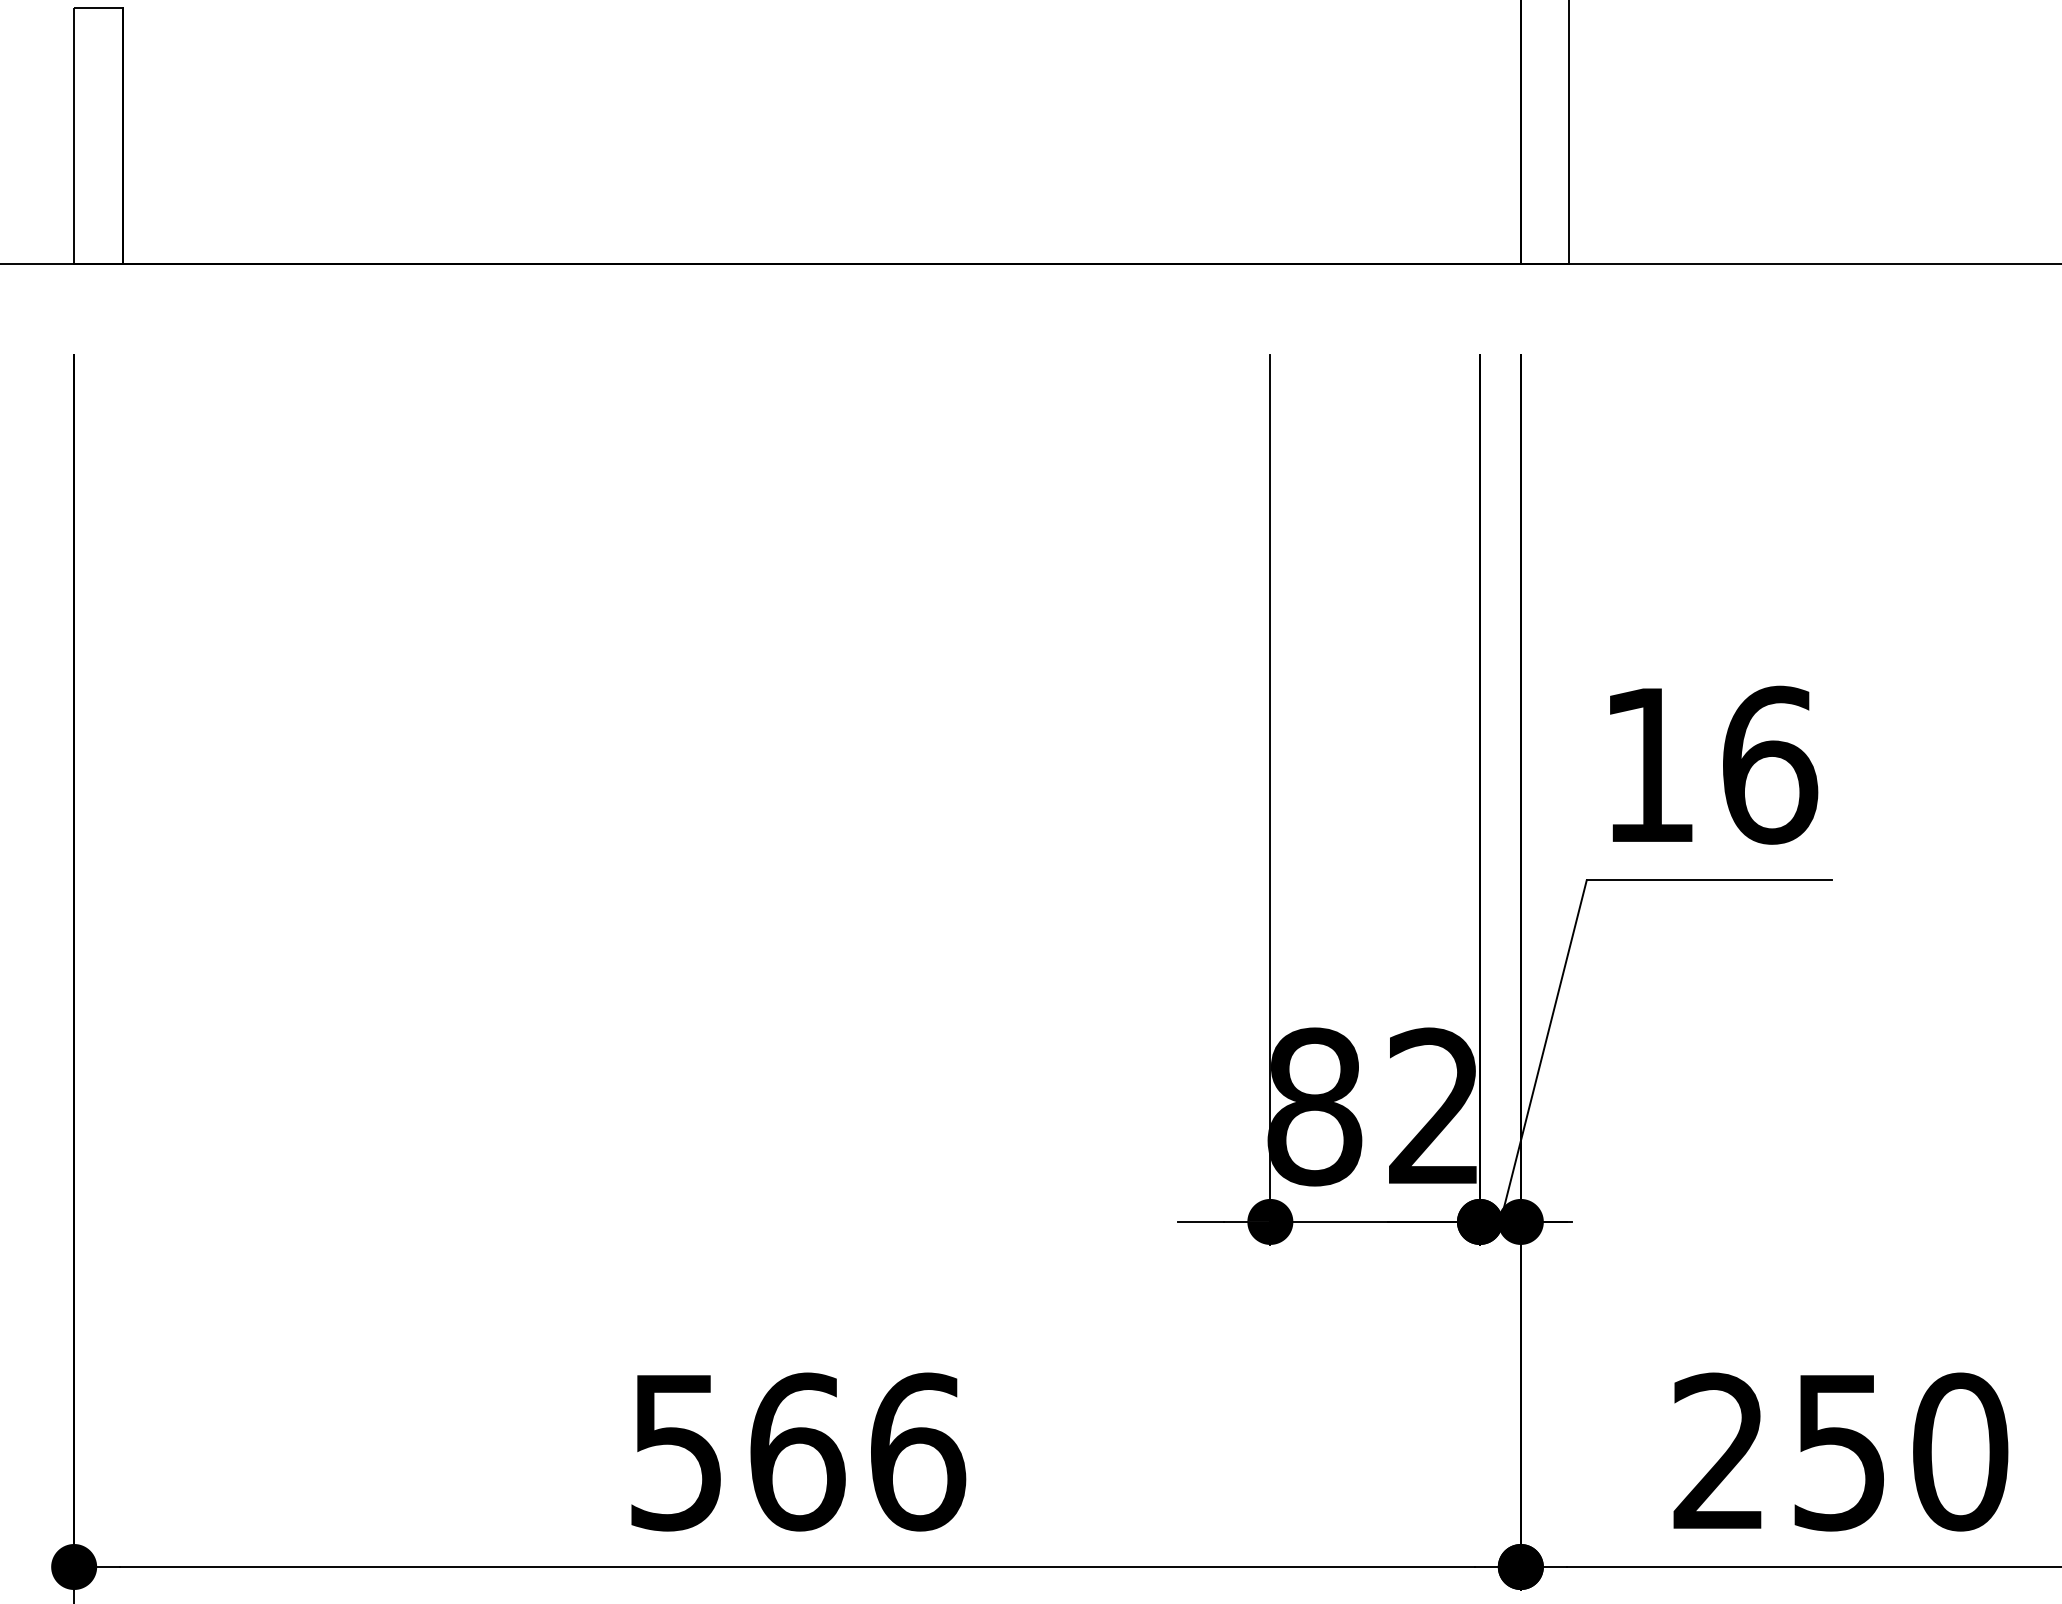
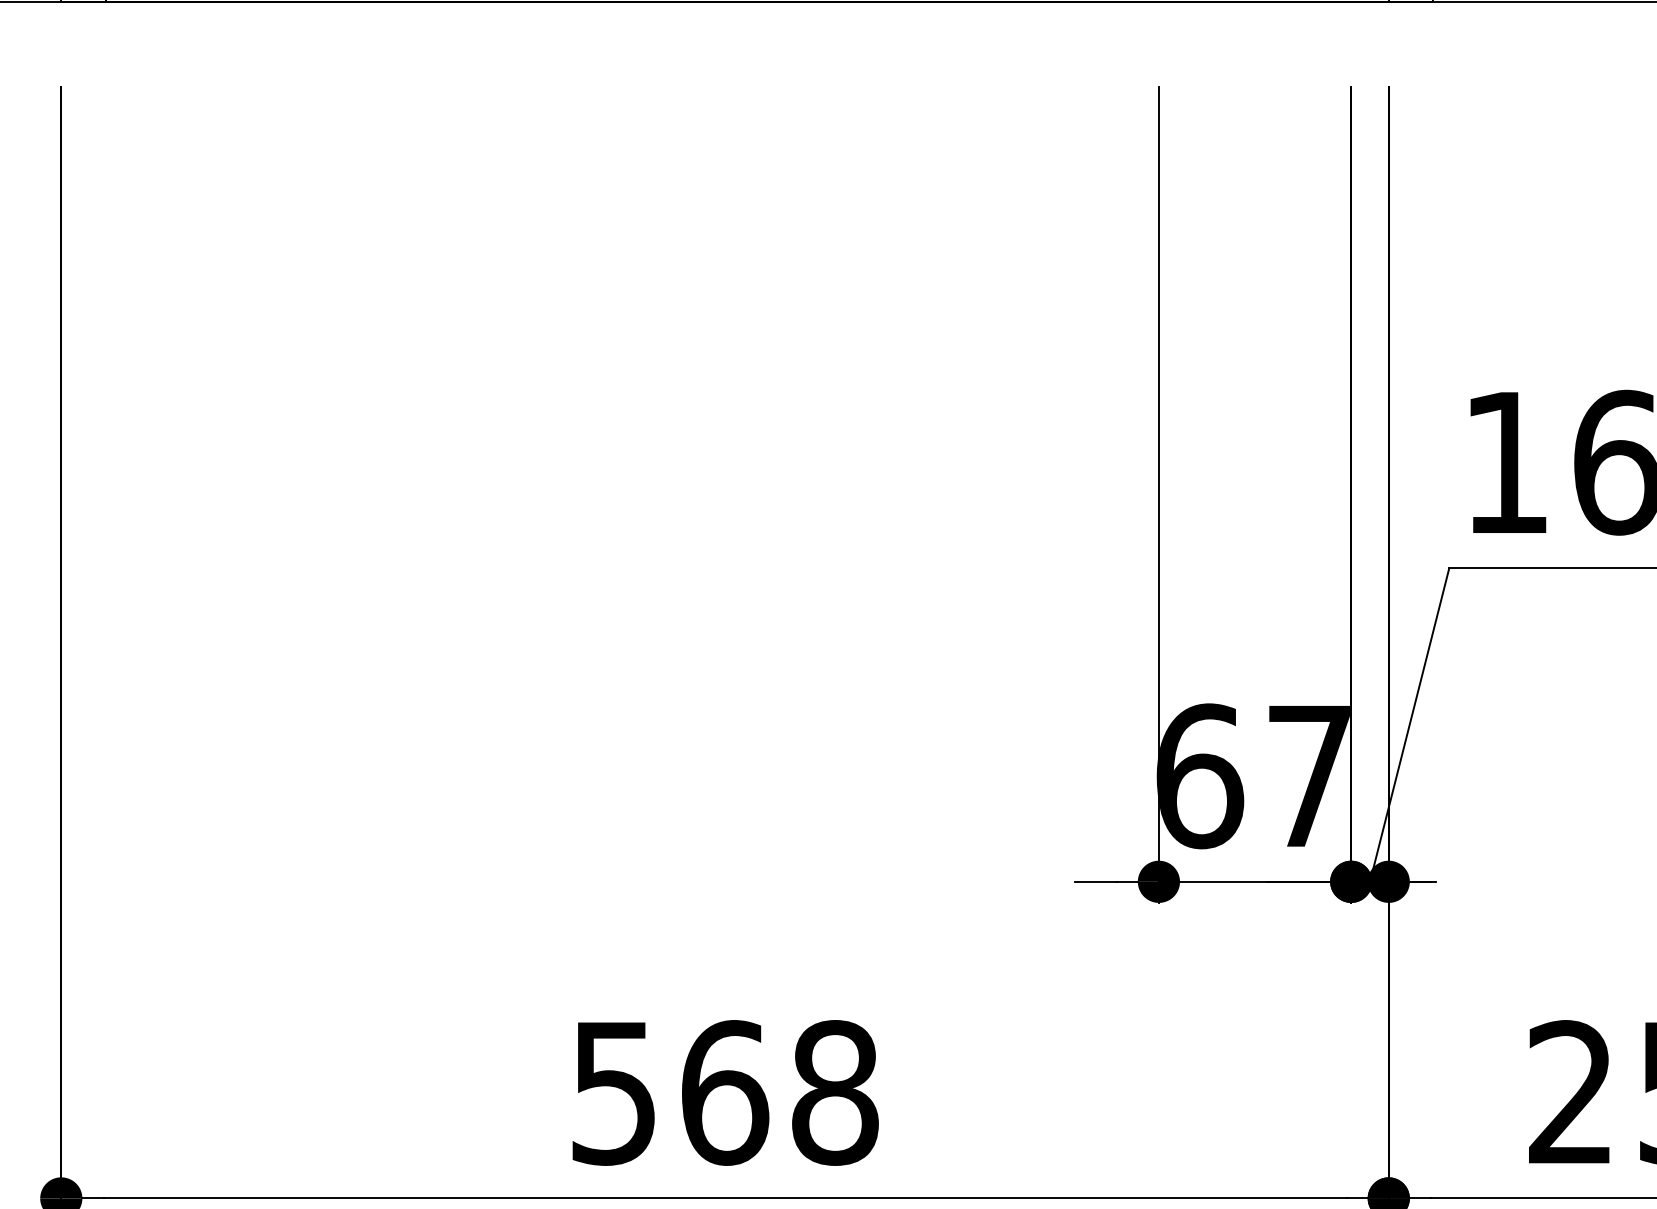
text: (1372, 1106) -> (1252, 775), 82 -> 67
text: (918, 1451) -> (836, 1092), 566 -> 568

